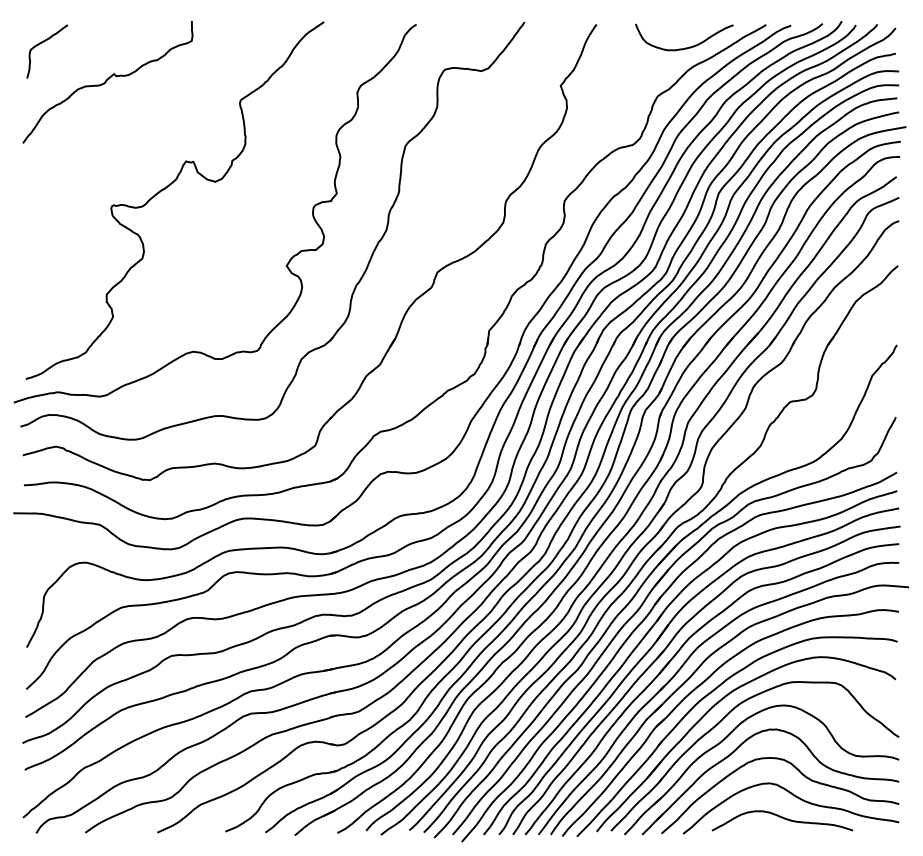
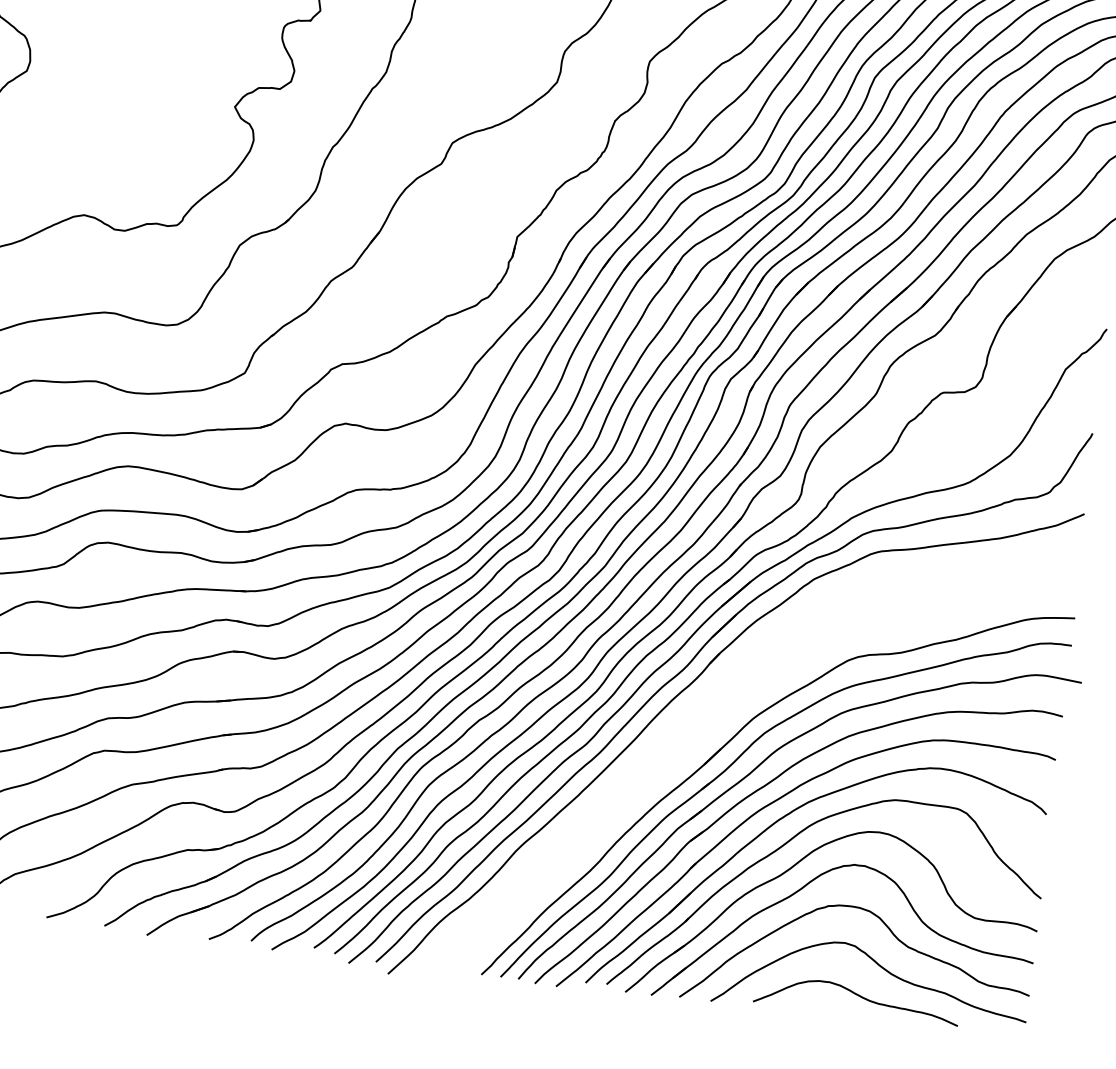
part: (669, 645) -> (723, 725), removed

